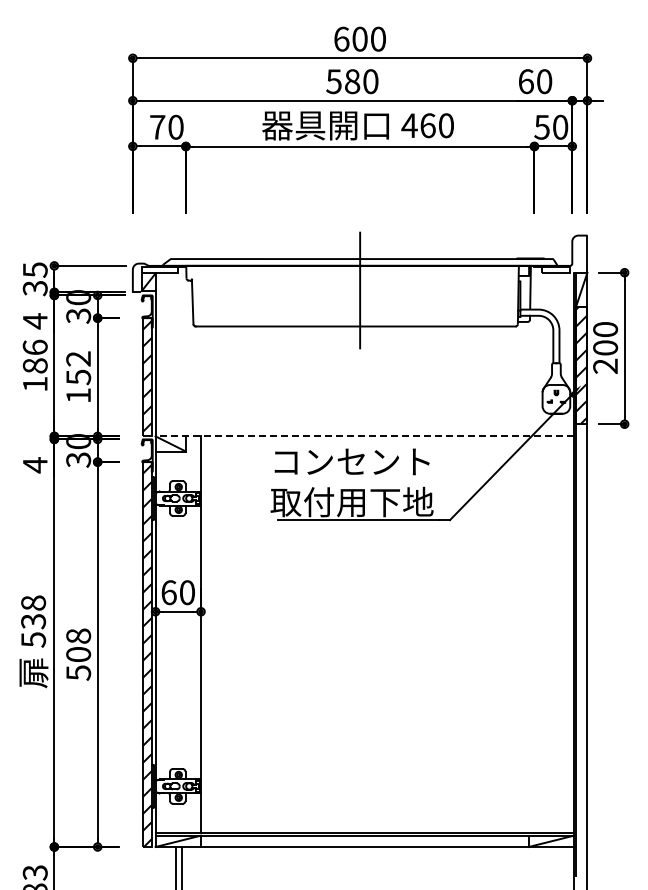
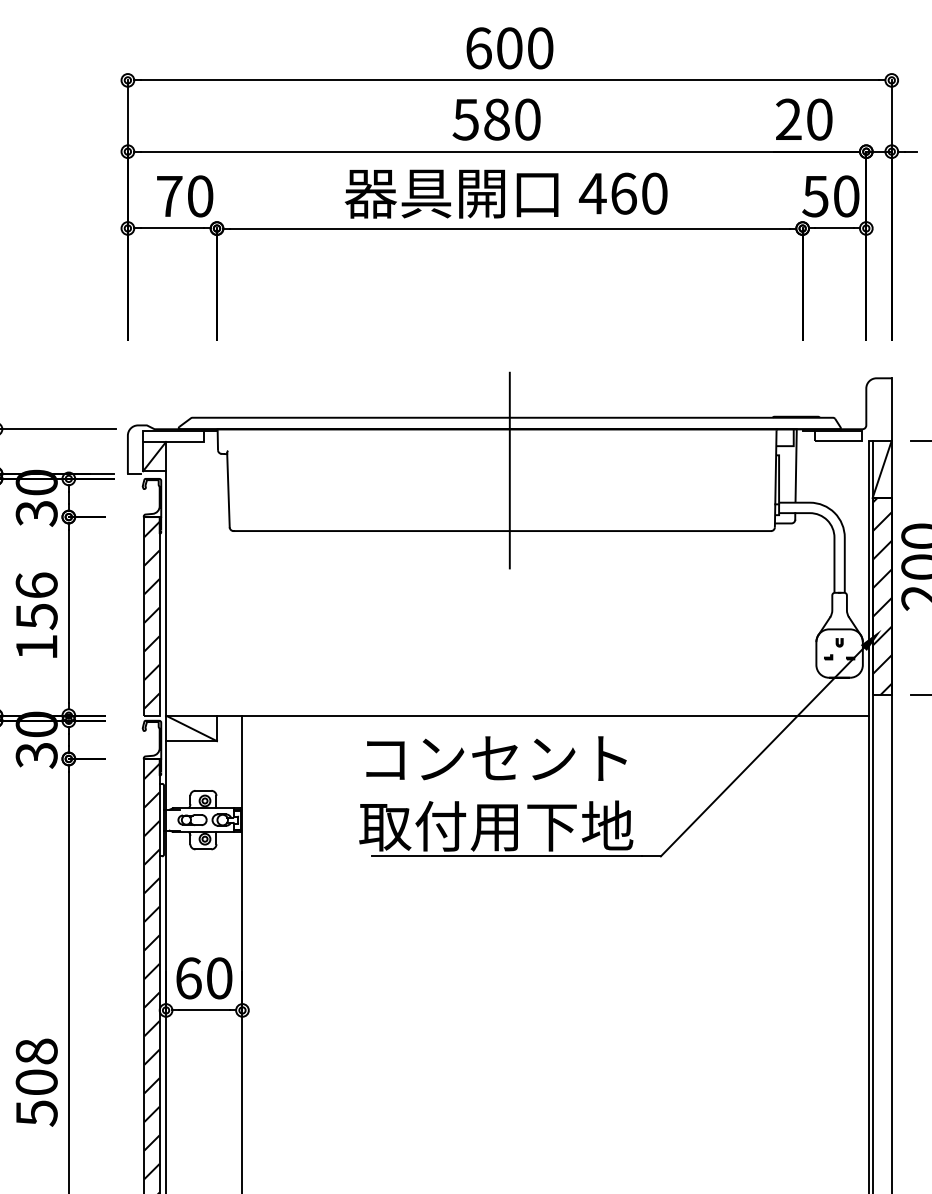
text: (525, 81) -> (787, 119), 60 -> 20
text: (78, 358) -> (36, 584), 152 -> 156
line: (364, 436) -> (517, 715), dashed -> solid

